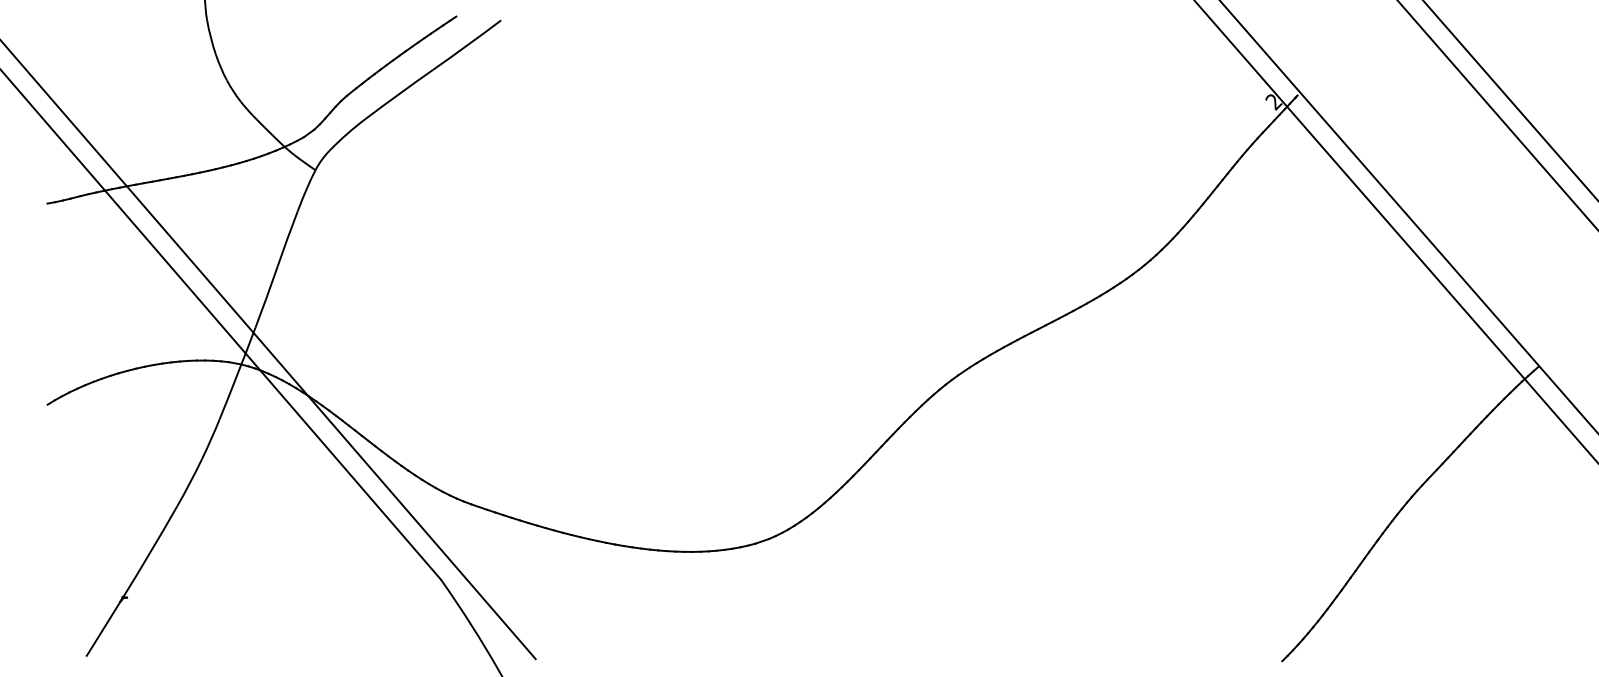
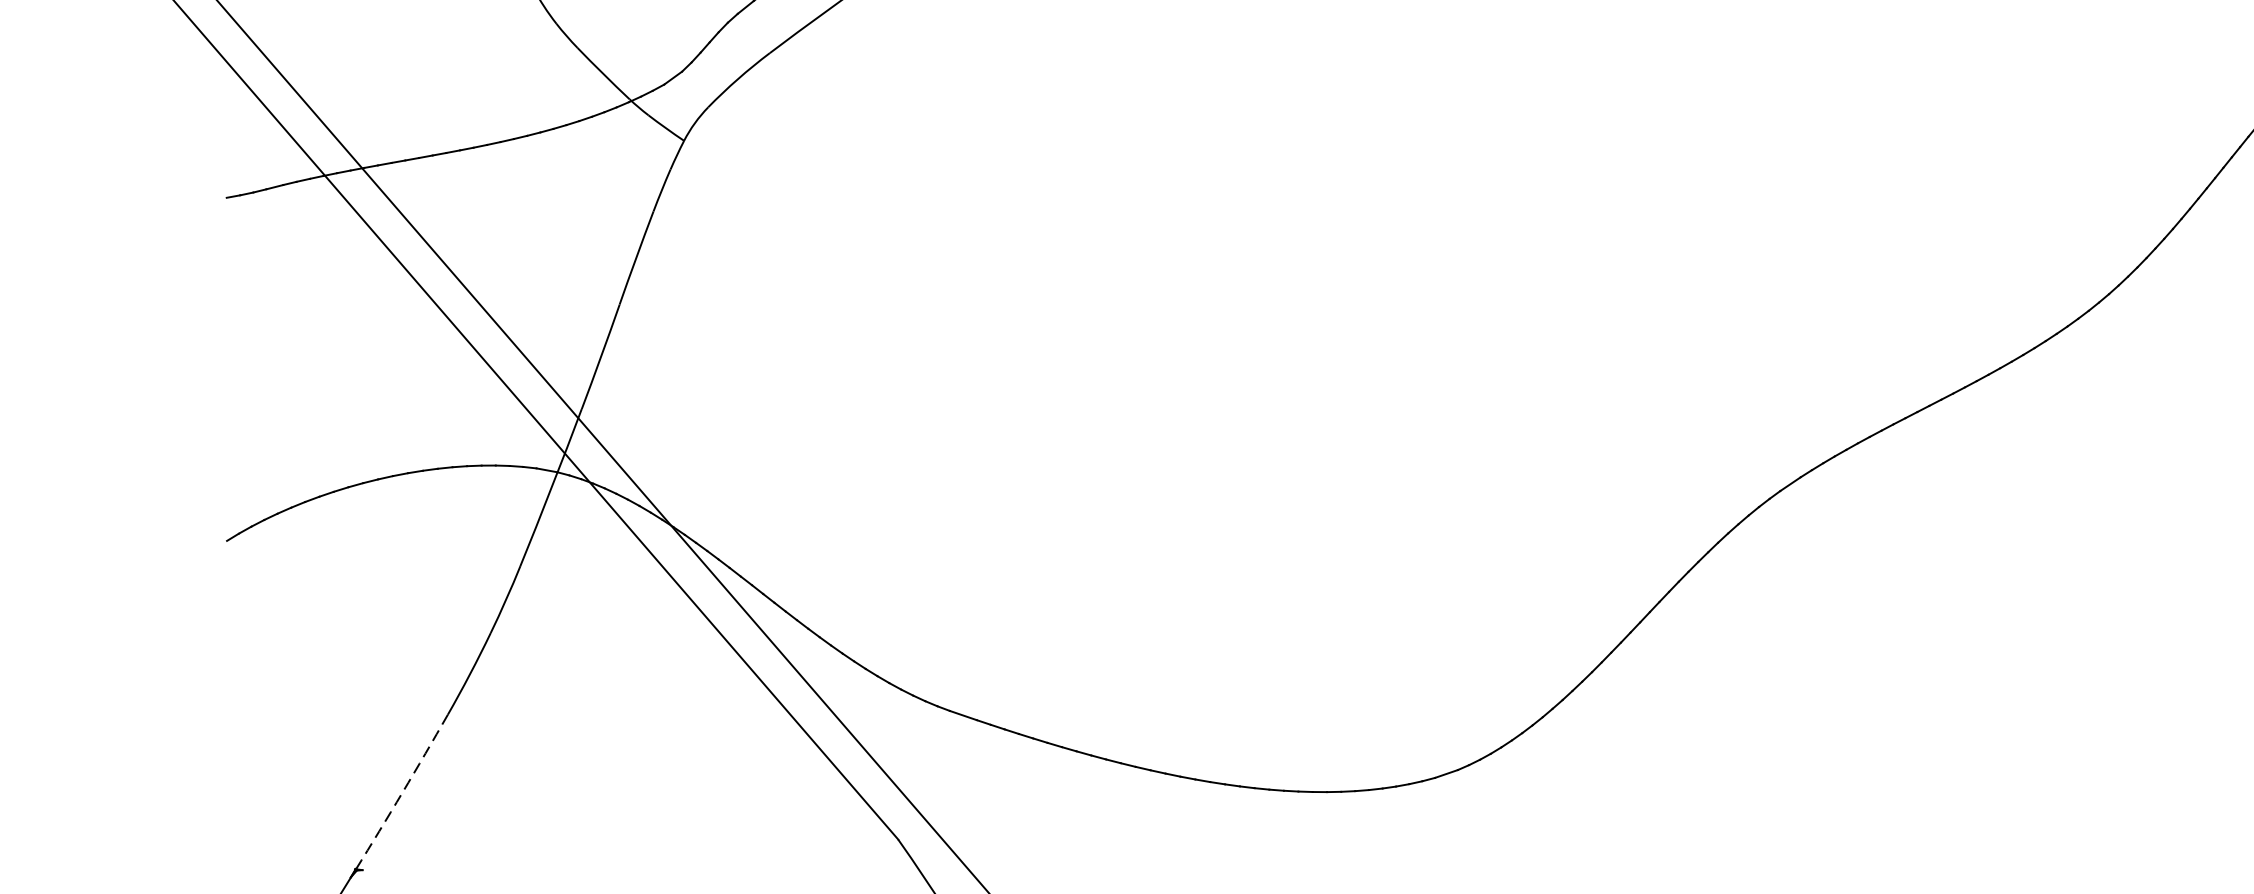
arc: (150, 552) -> (402, 793), solid -> dashed

